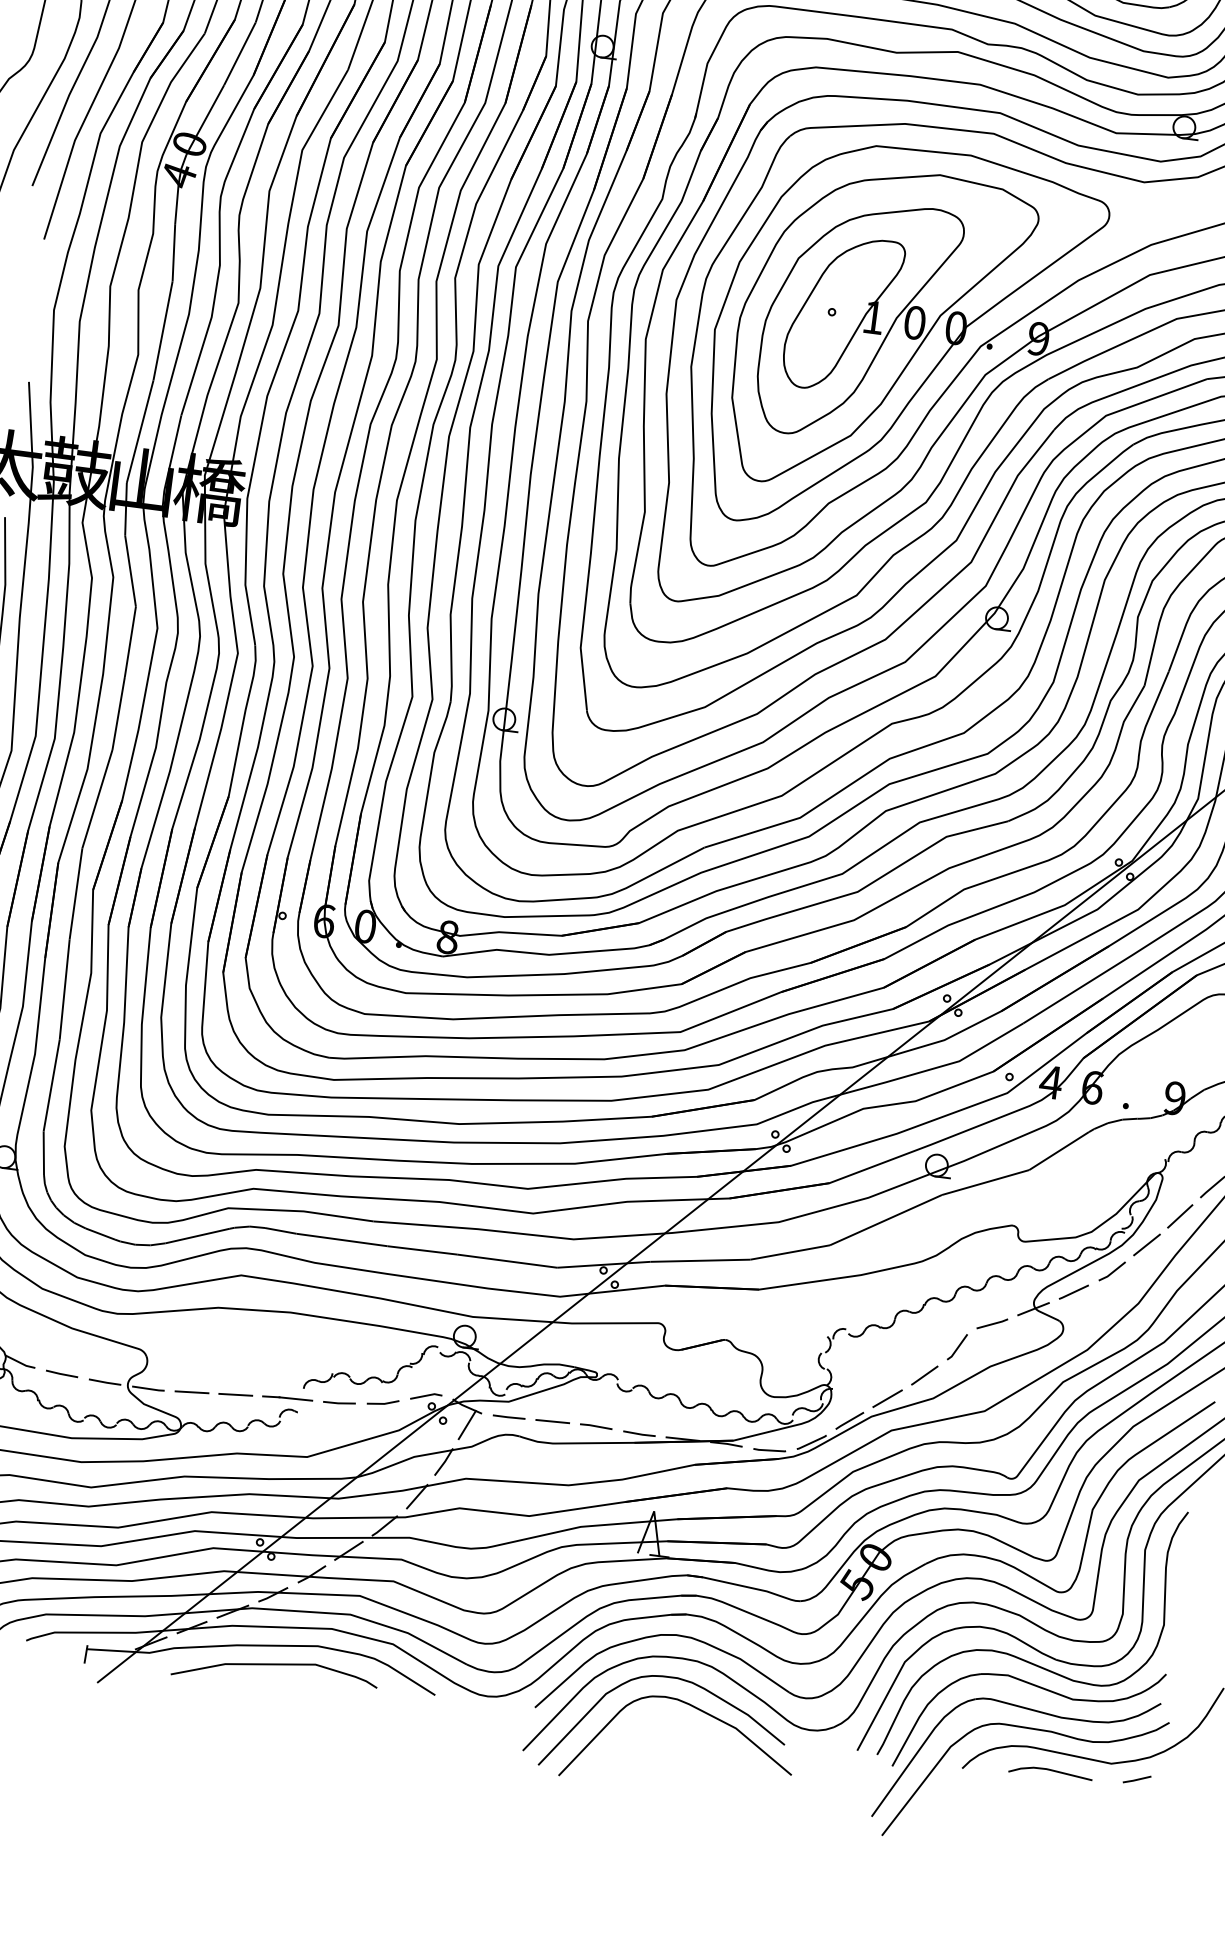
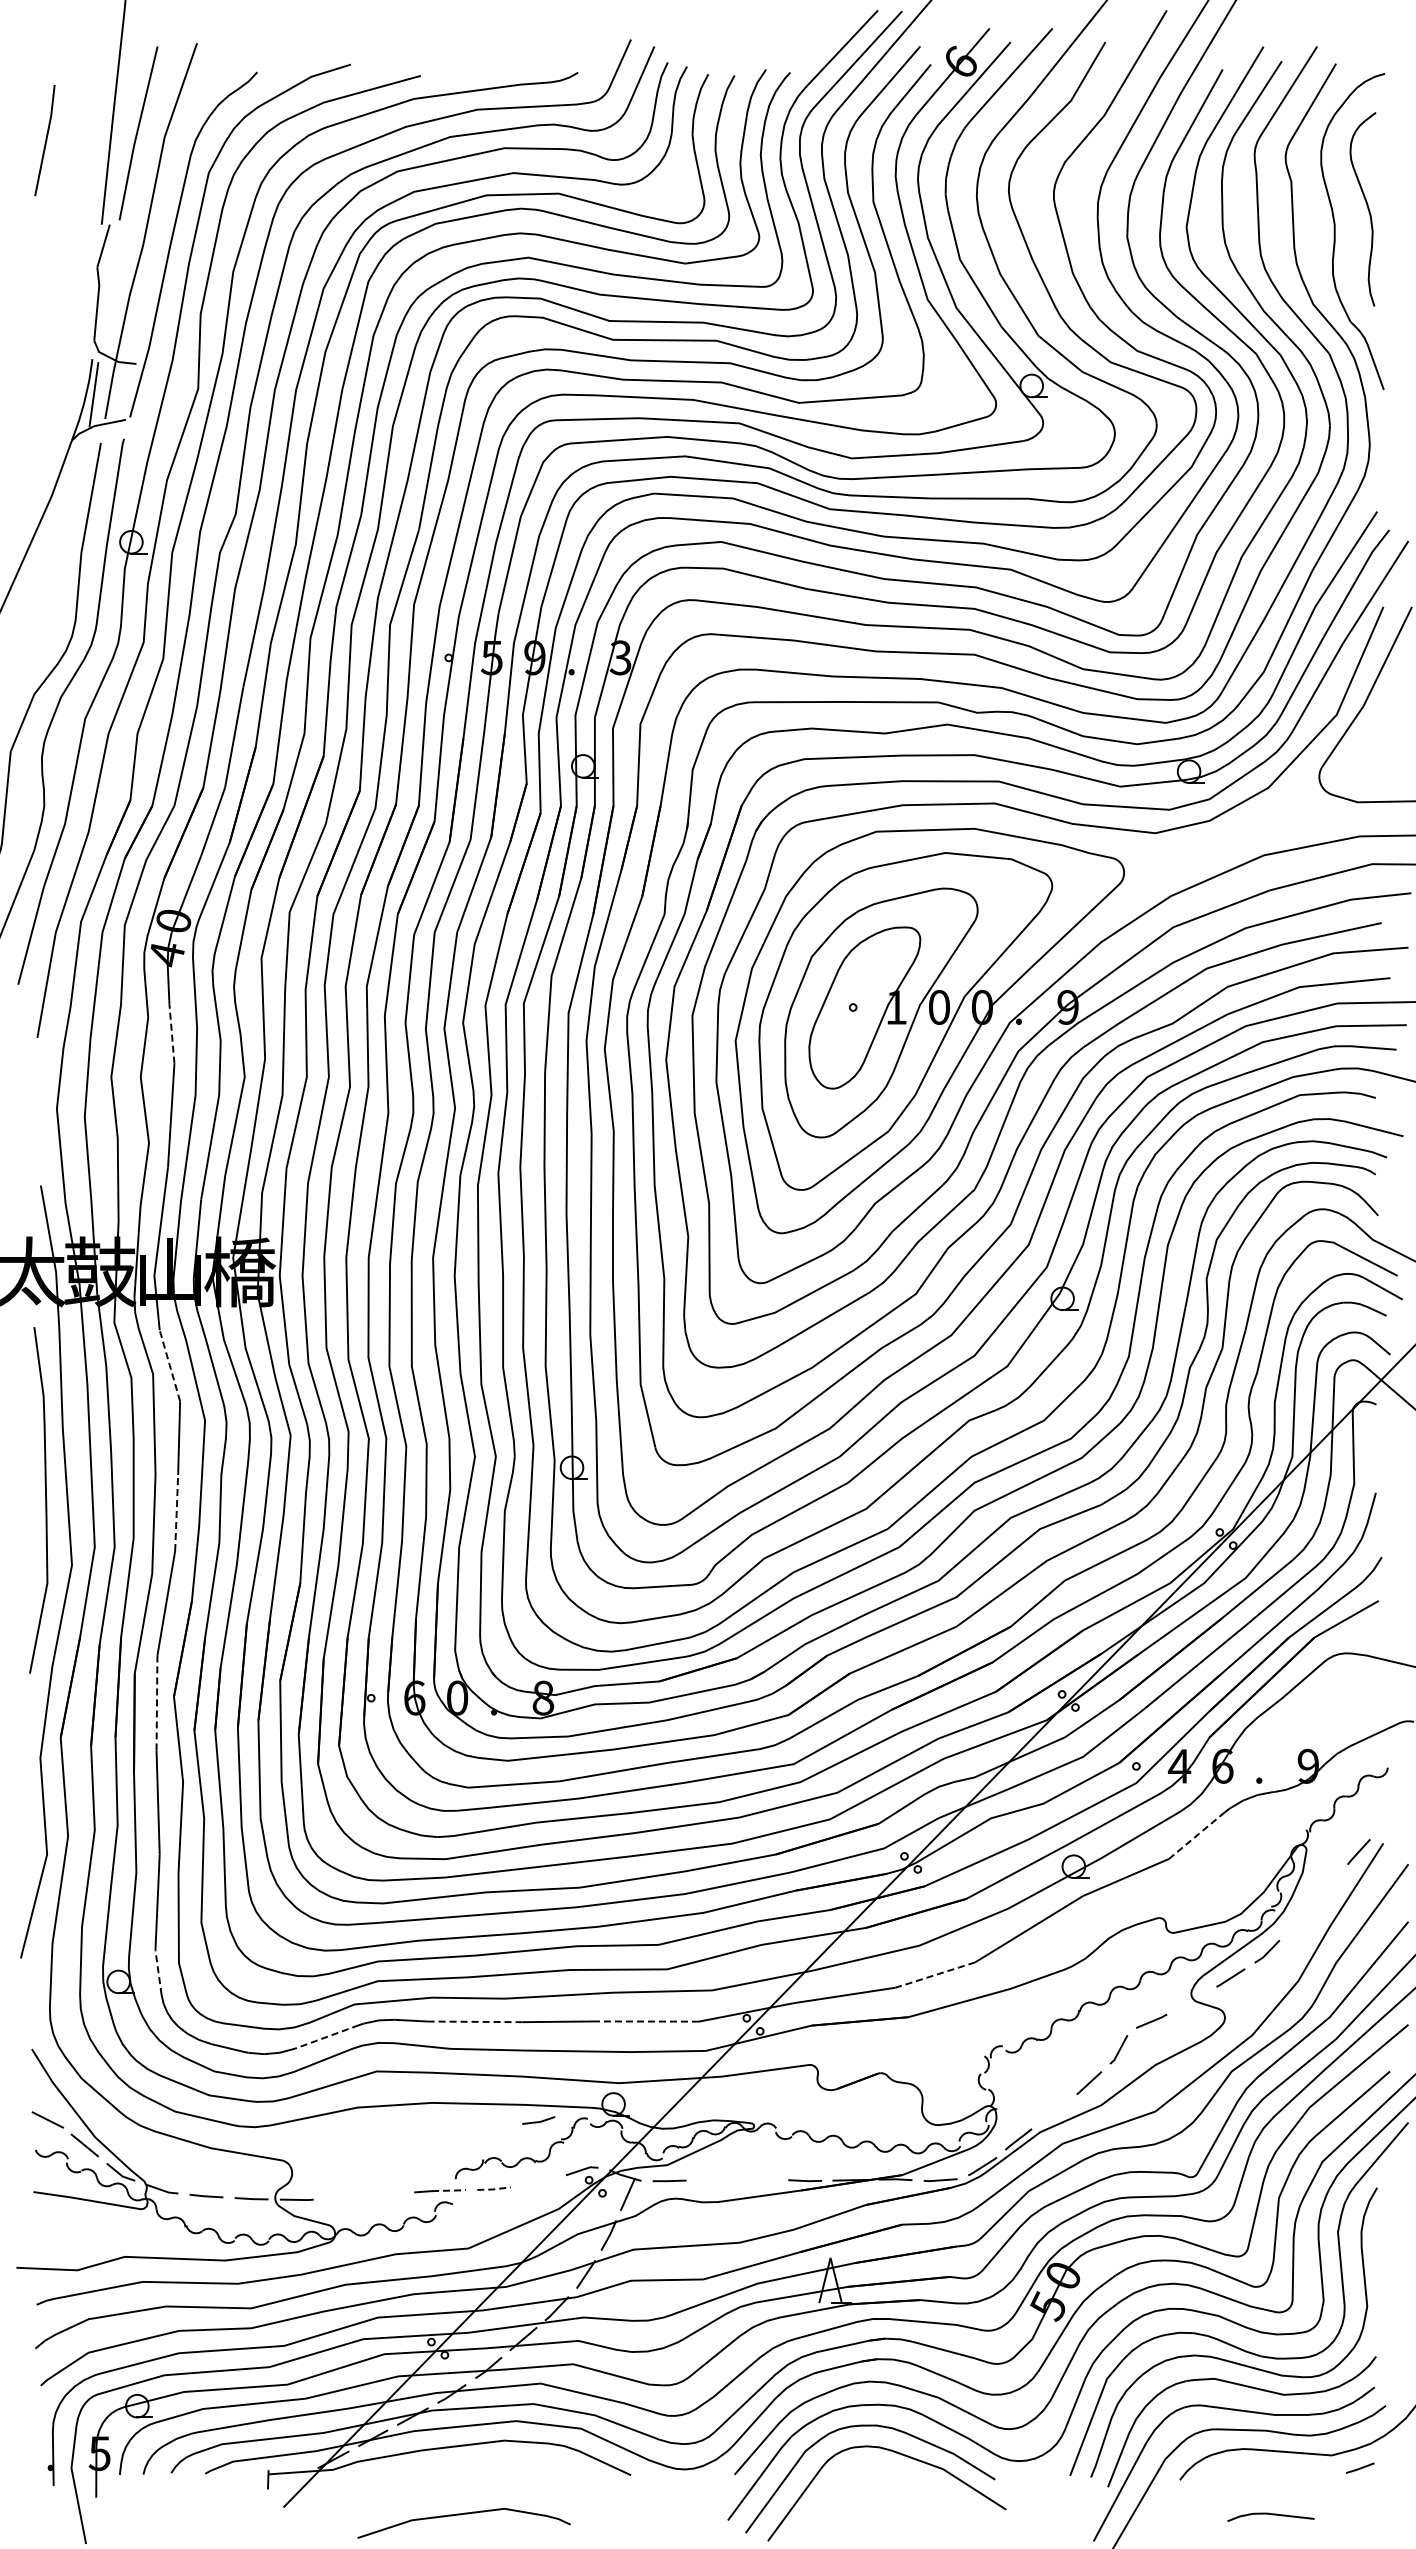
line: (173, 253) -> (171, 1034), solid -> dashed
line: (130, 570) -> (169, 1365), solid -> dashed
line: (118, 713) -> (176, 1512), solid -> dashed
line: (76, 893) -> (157, 1702), solid -> dashed
line: (1058, 1150) -> (1196, 1835), solid -> dashed
line: (43, 1153) -> (158, 1972), solid -> dashed
line: (1180, 1216) -> (1329, 1886), removed
line: (198, 1235) -> (327, 2036), solid -> dashed
line: (341, 1239) -> (474, 2021), solid -> dashed
line: (1147, 1244) -> (1299, 1919), removed
line: (790, 1252) -> (935, 1975), solid -> dashed
line: (506, 1261) -> (646, 2021), solid -> dashed
line: (1033, 1308) -> (1191, 2000), removed
line: (191, 1392) -> (341, 2197), removed
line: (235, 1394) -> (386, 2194), removed
line: (296, 1398) -> (449, 2190), solid -> dashed
line: (887, 1398) -> (1054, 2111), removed
line: (338, 1403) -> (493, 2189), solid -> dashed
line: (382, 1403) -> (538, 2121), moved
line: (552, 1421) -> (714, 2179), removed
line: (595, 1426) -> (759, 2178), removed
curve: (272, 1665) -> (460, 2515), moved
curve: (1050, 1770) -> (1270, 2514), moved

